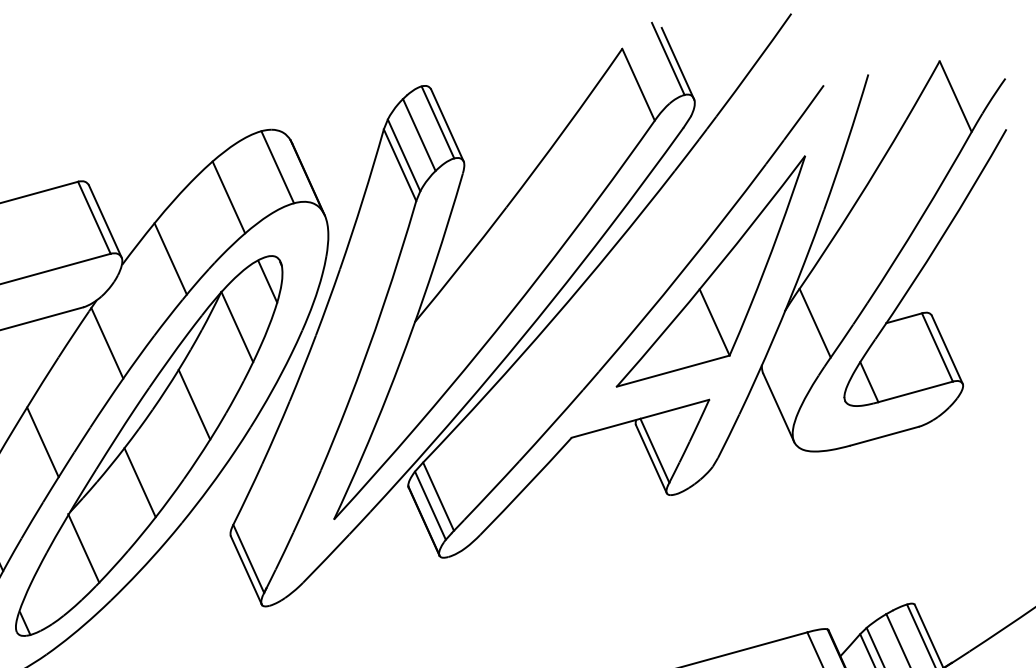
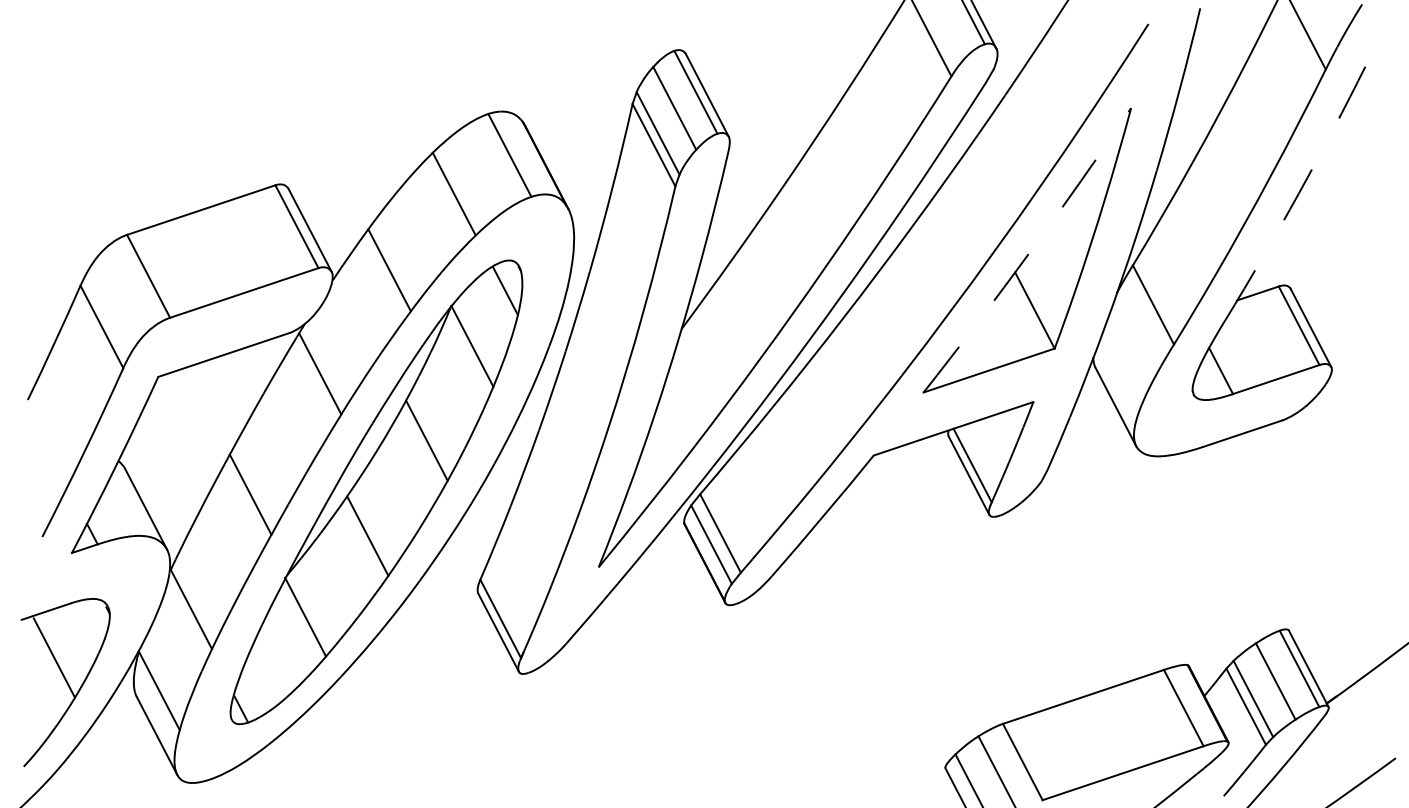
arc: (942, 235) -> (1298, 193), solid -> dashed
arc: (712, 273) -> (1029, 252), solid -> dashed

